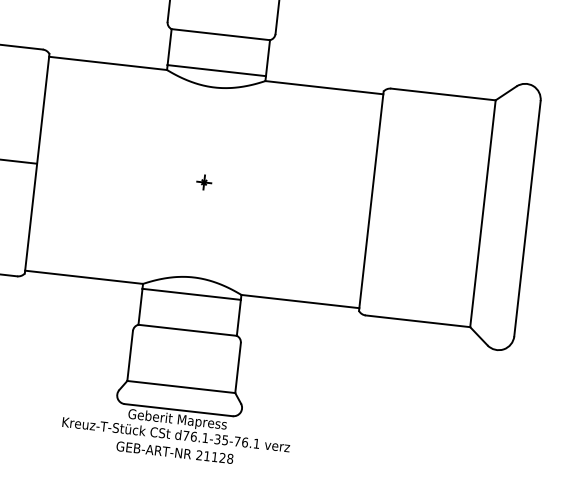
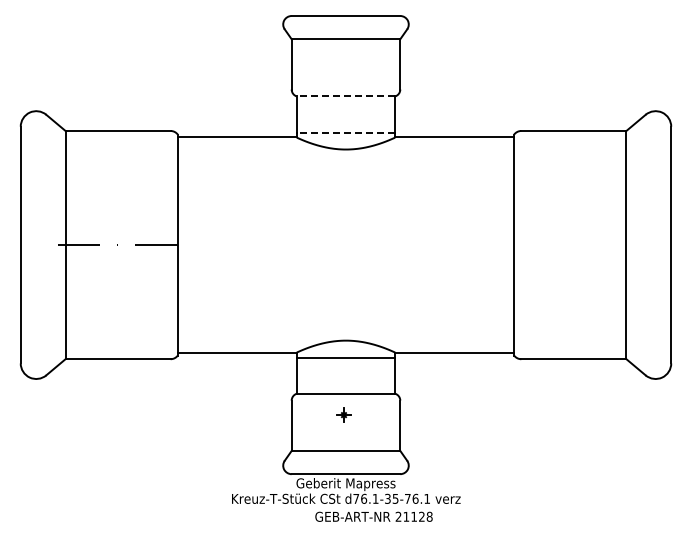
line: (220, 34) -> (345, 96), solid -> dashed
line: (216, 70) -> (345, 132), solid -> dashed
part: (203, 181) -> (343, 414), moved
text: (174, 452) -> (373, 516), moved

